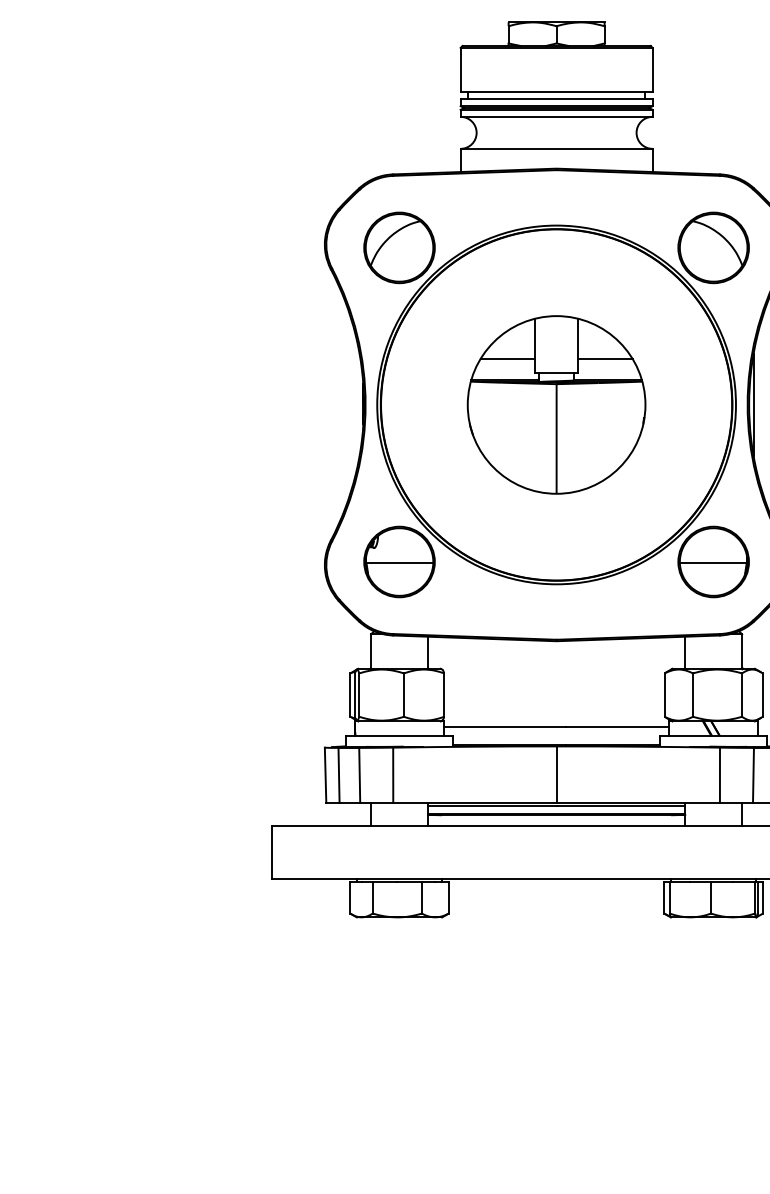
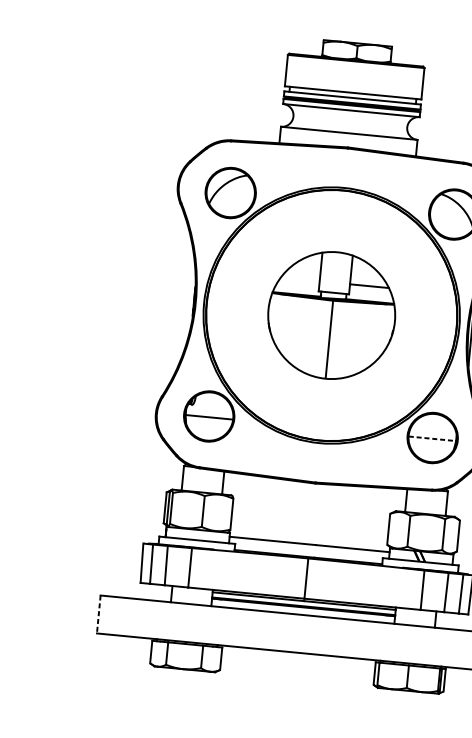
line: (507, 359) -> (299, 279), removed
line: (713, 563) -> (432, 439), solid -> dashed
line: (272, 852) -> (98, 614), solid -> dashed

